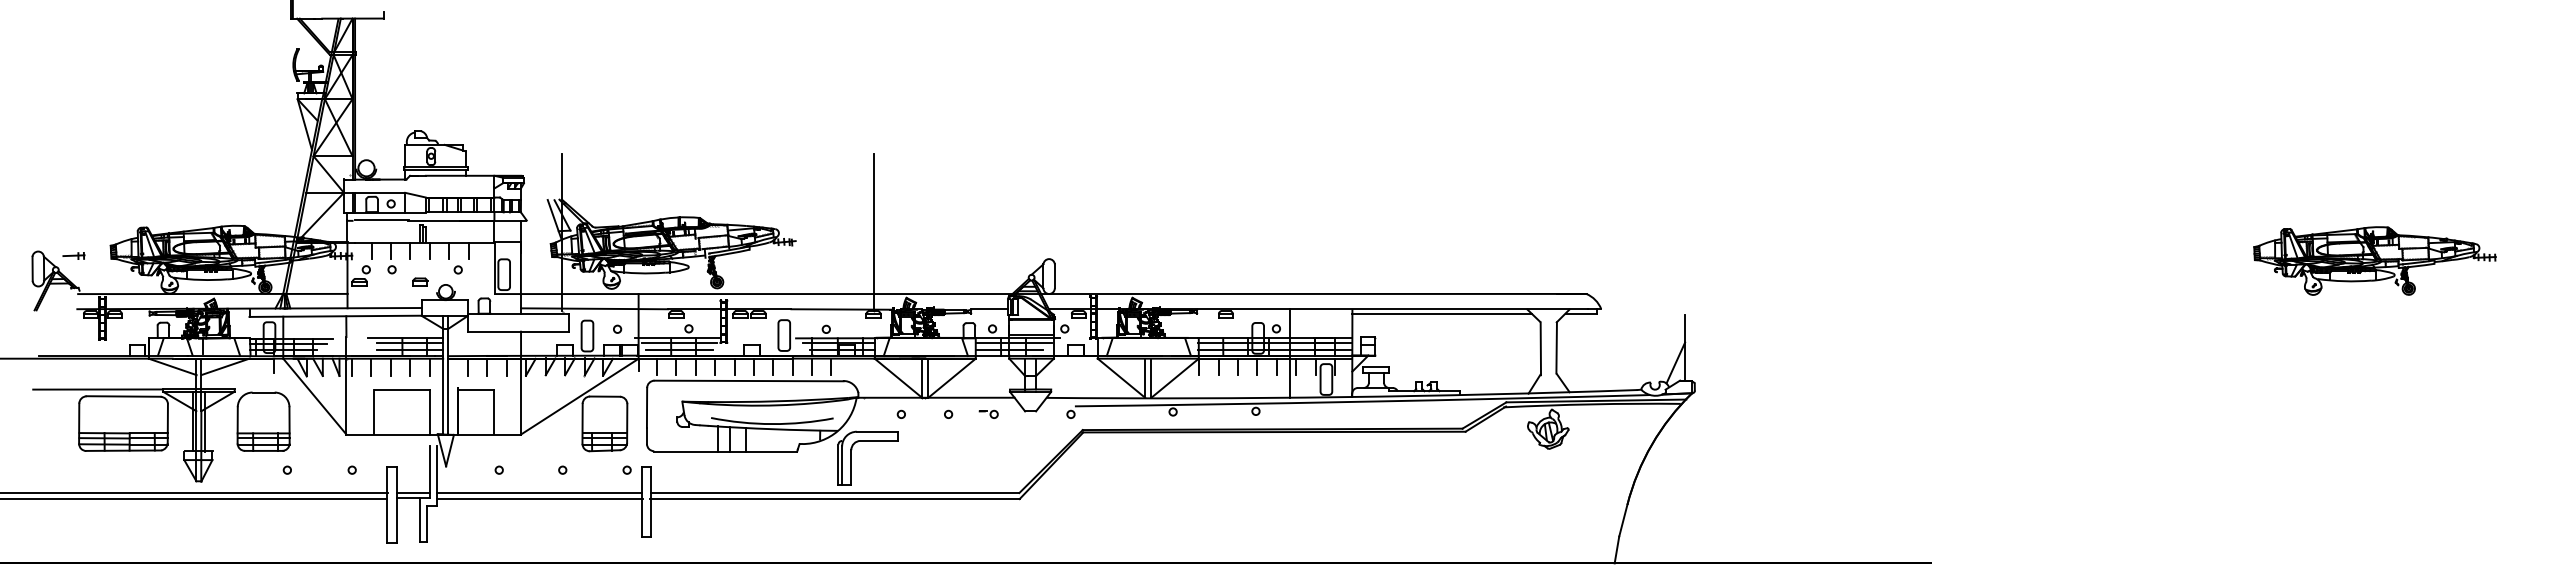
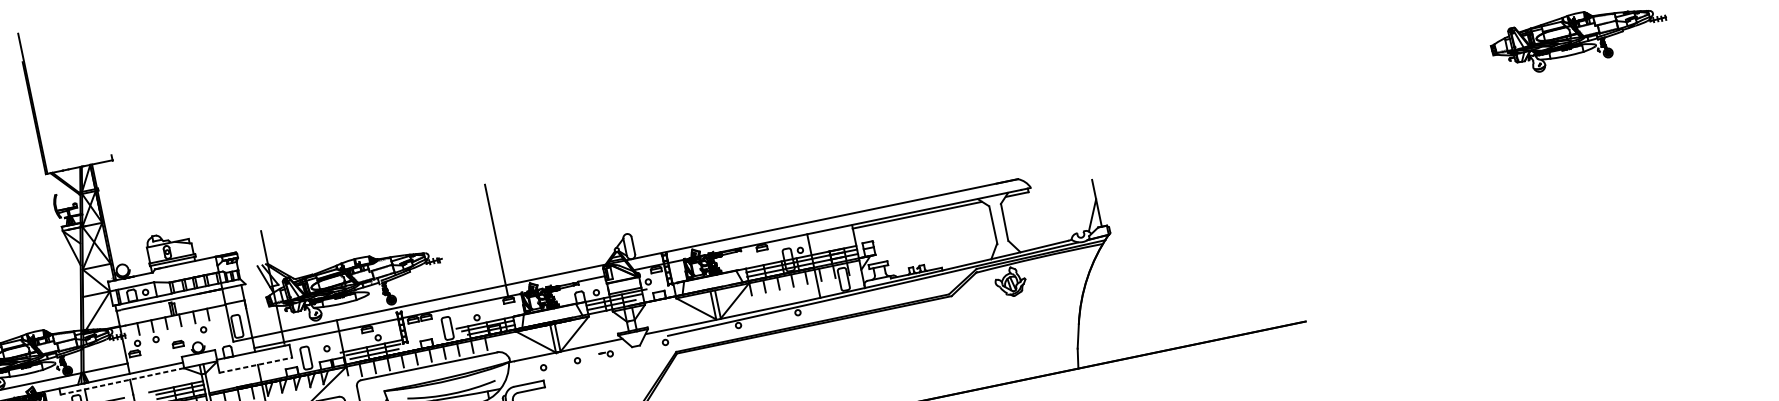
line: (336, 316) -> (123, 381), solid -> dashed
line: (518, 331) -> (256, 365), solid -> dashed

